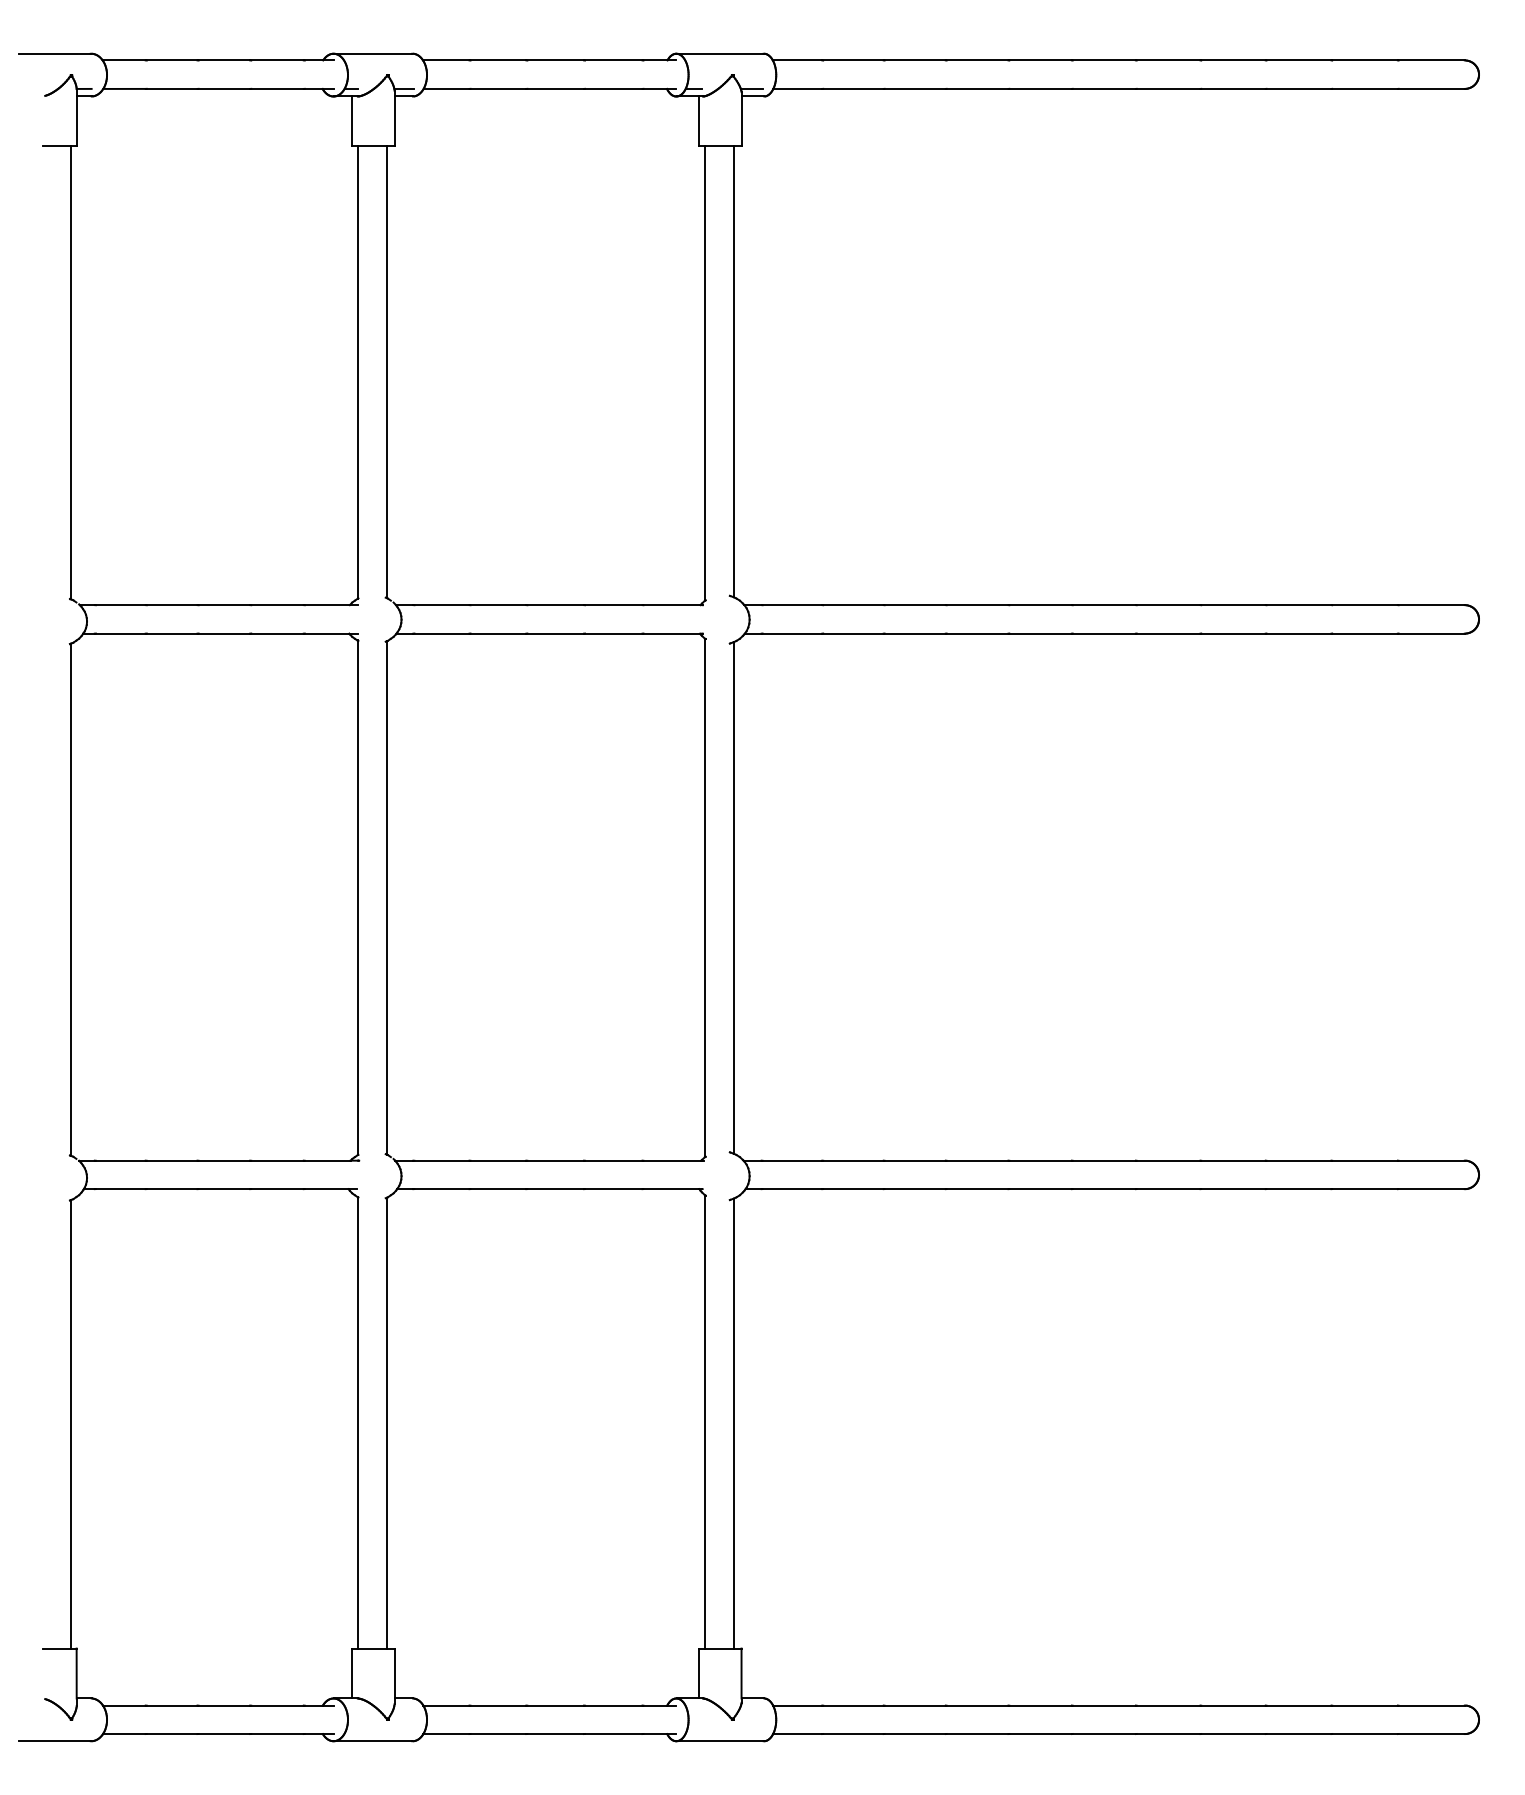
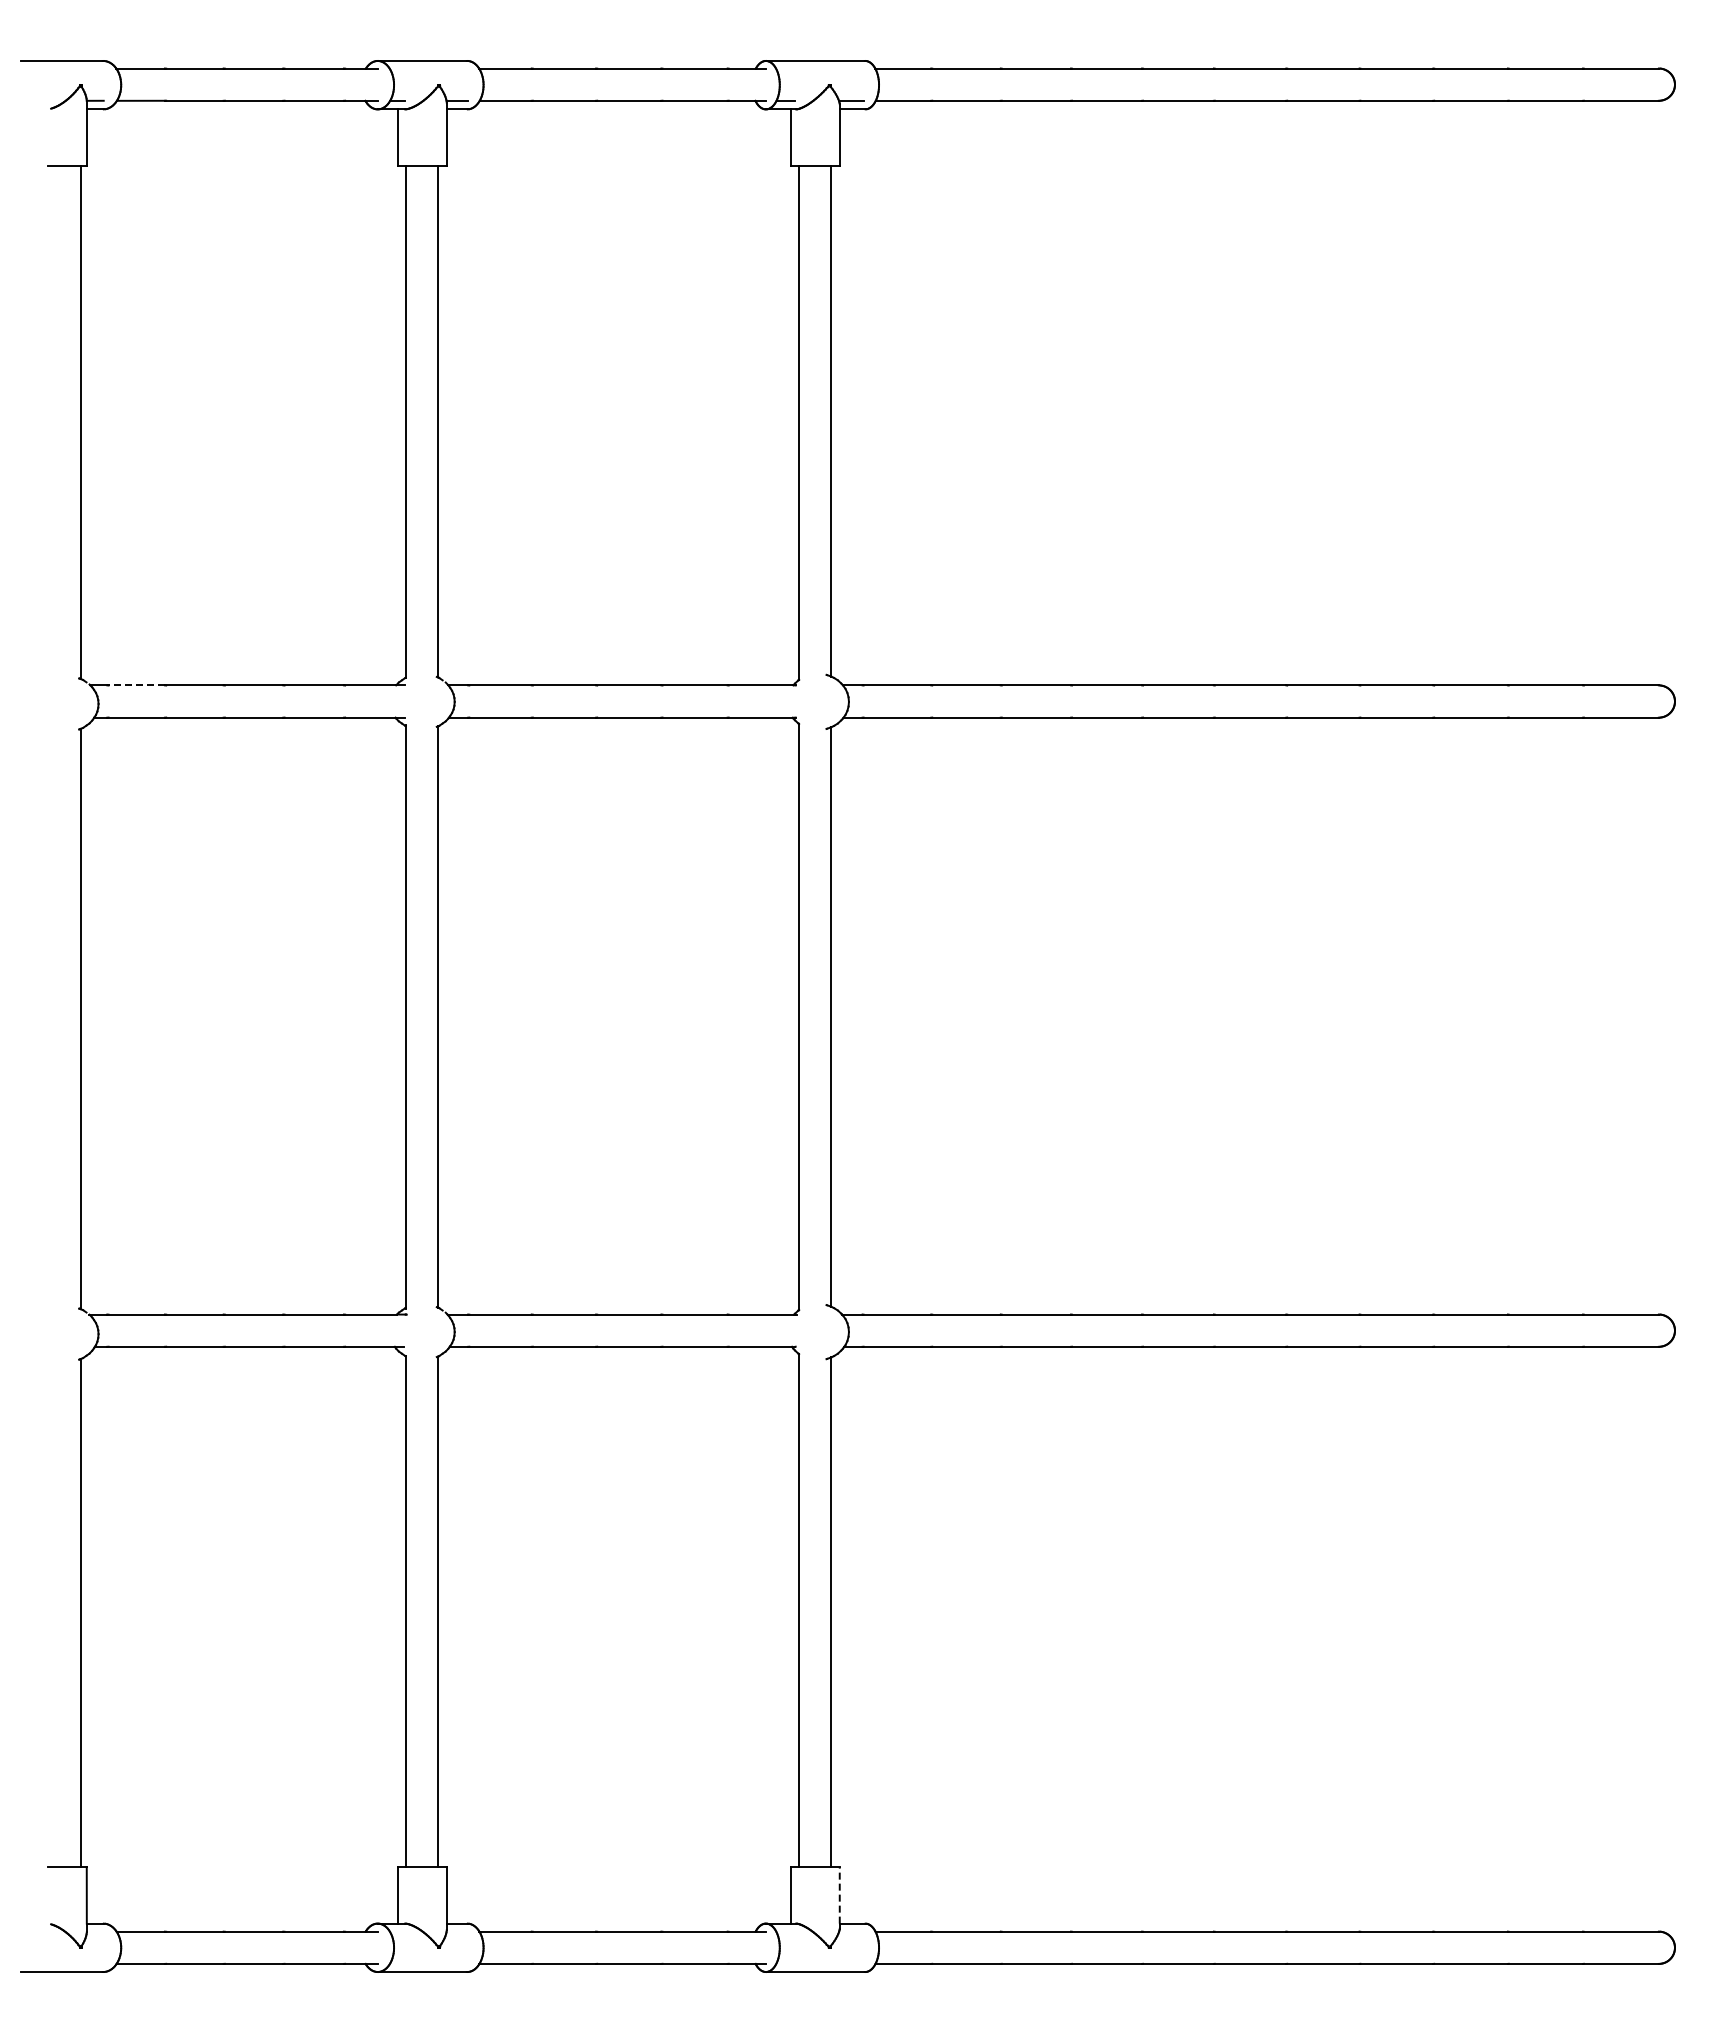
line: (120, 605) -> (136, 685), solid -> dashed
line: (741, 1672) -> (839, 1894), solid -> dashed

